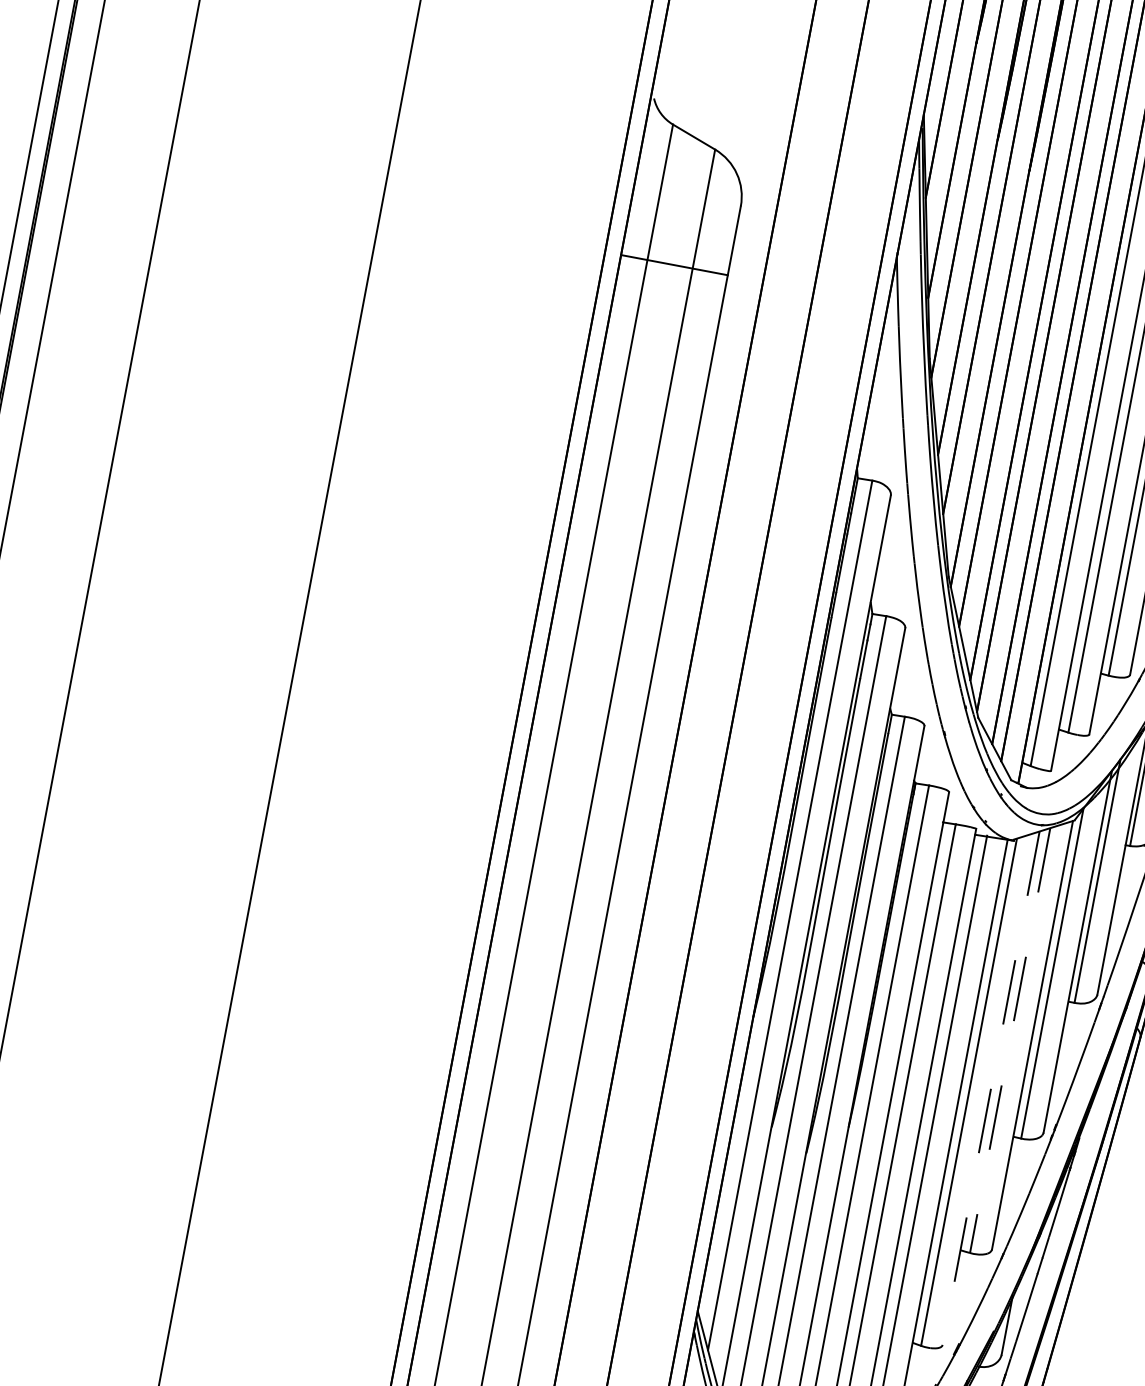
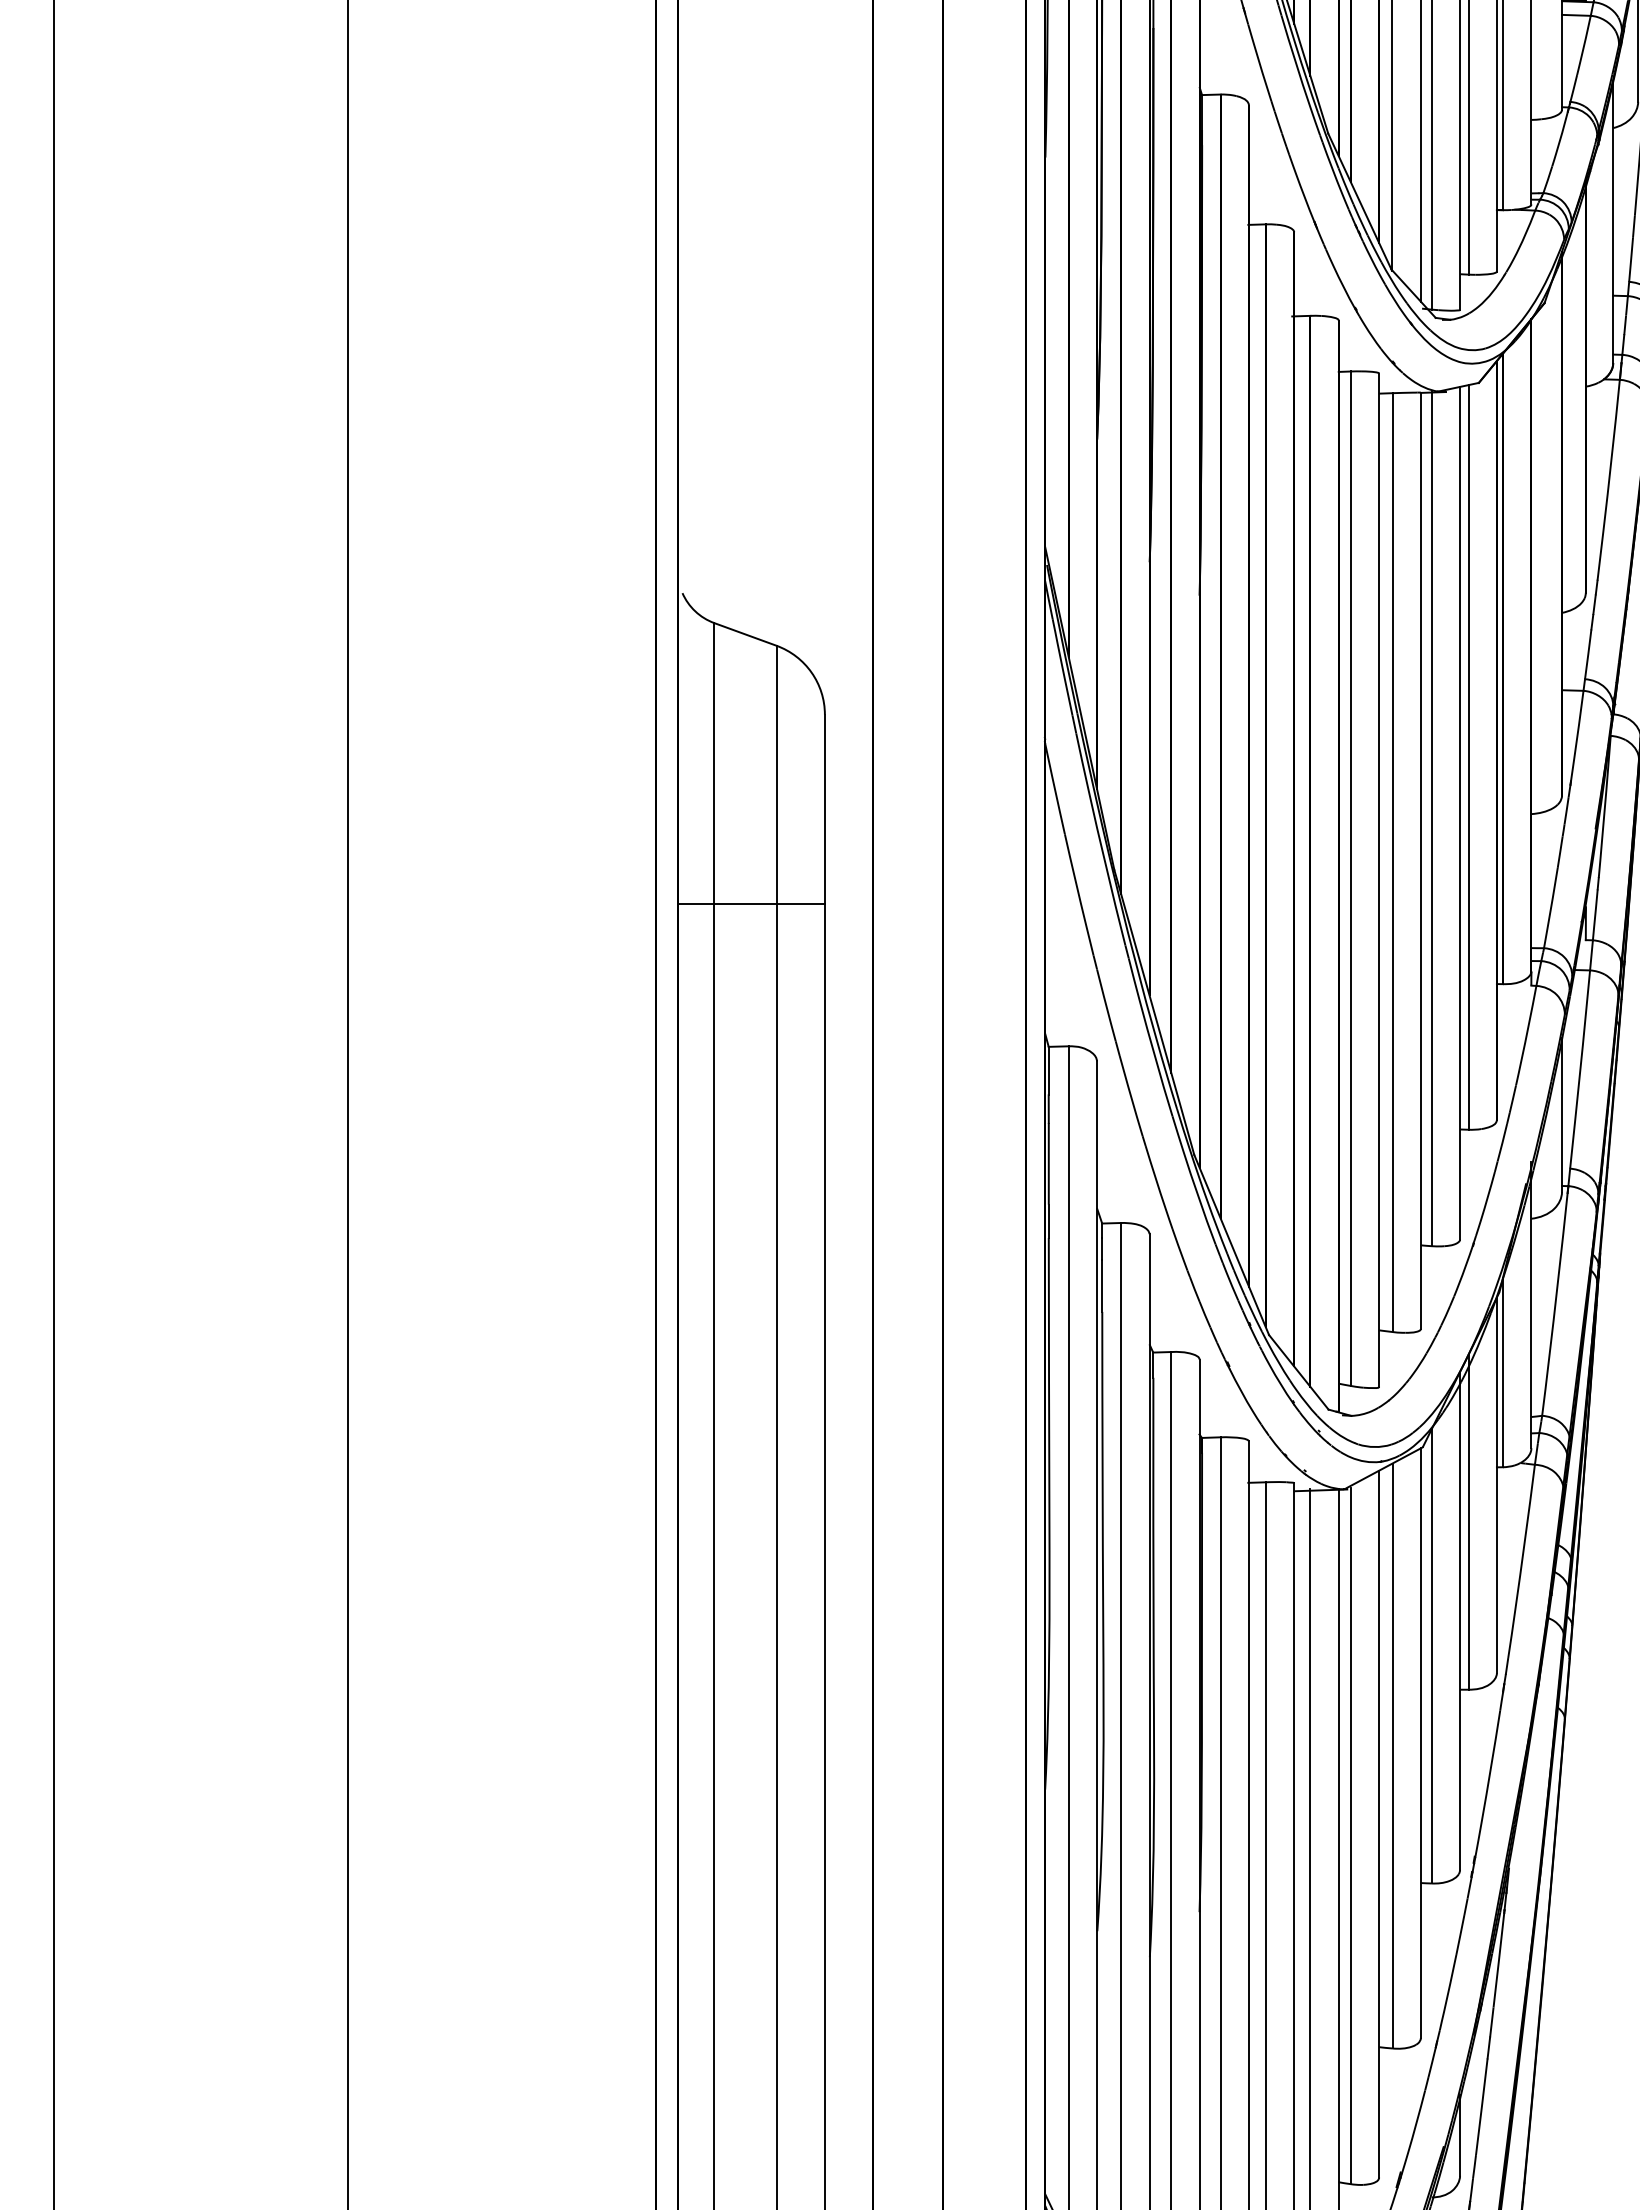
line: (673, 264) -> (750, 903), moved
line: (1010, 1040) -> (1392, 1756), dashed -> solid
line: (991, 1088) -> (1379, 1824), dashed -> solid

